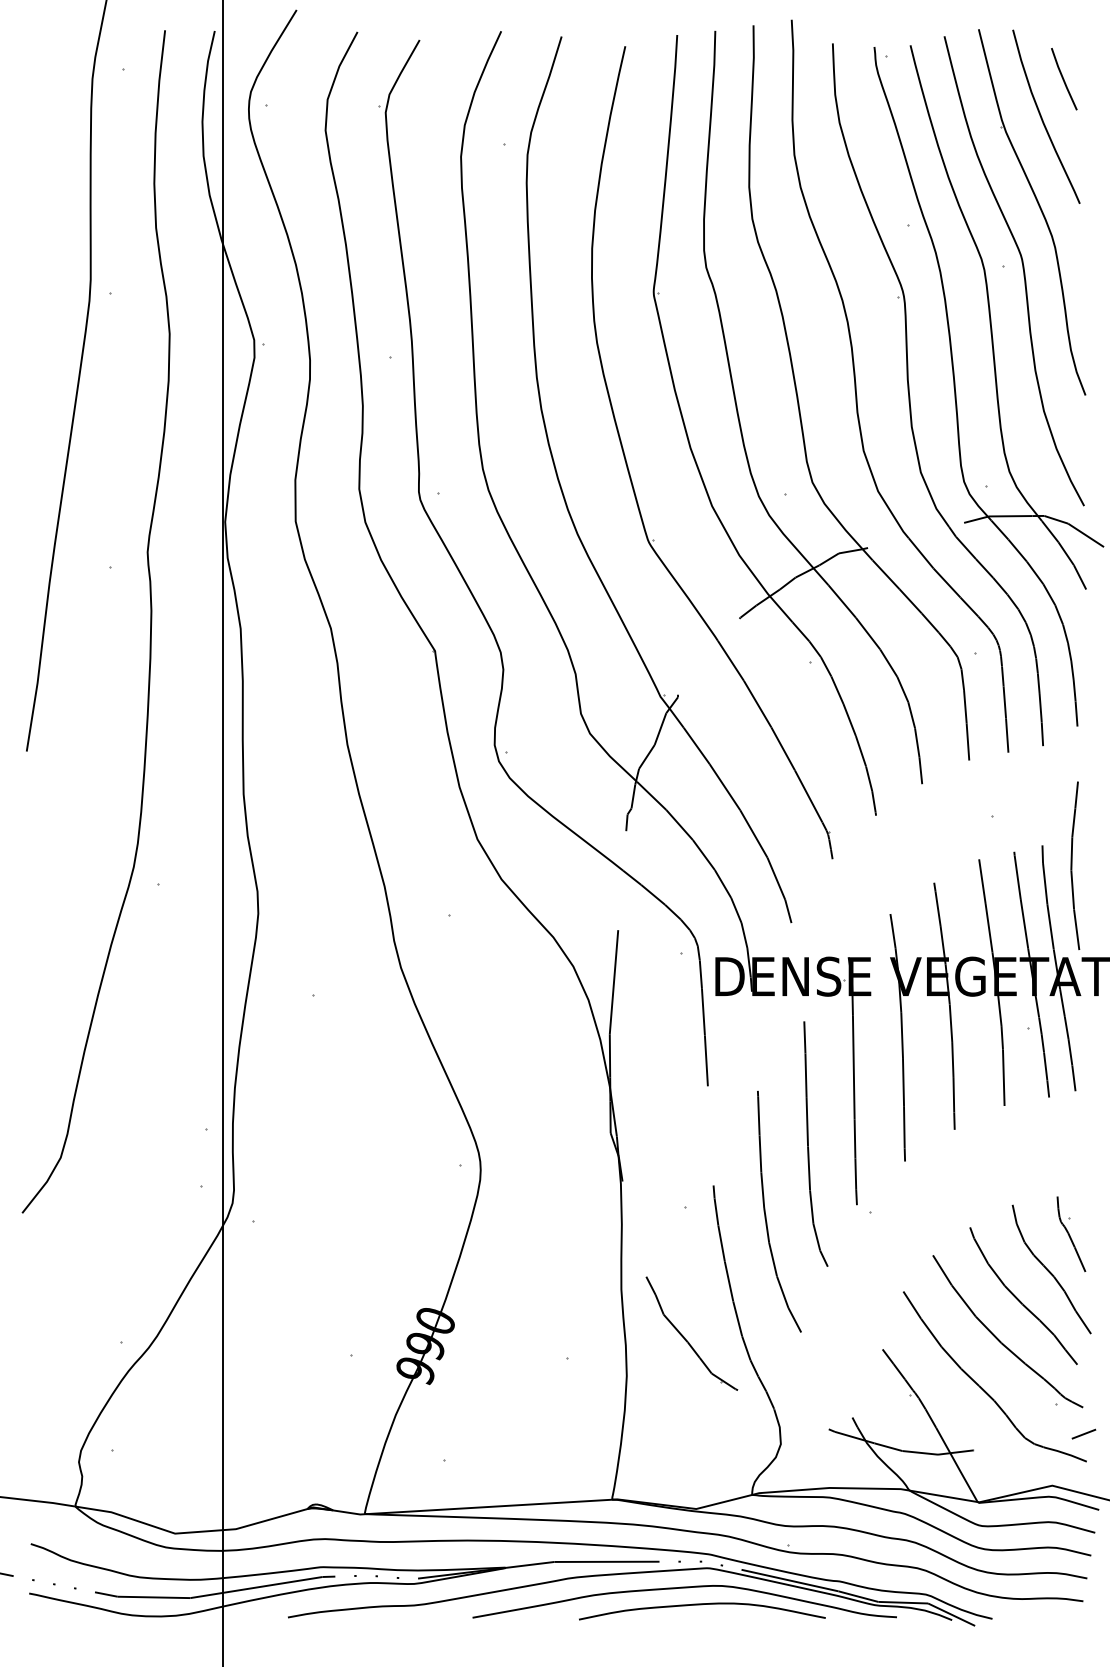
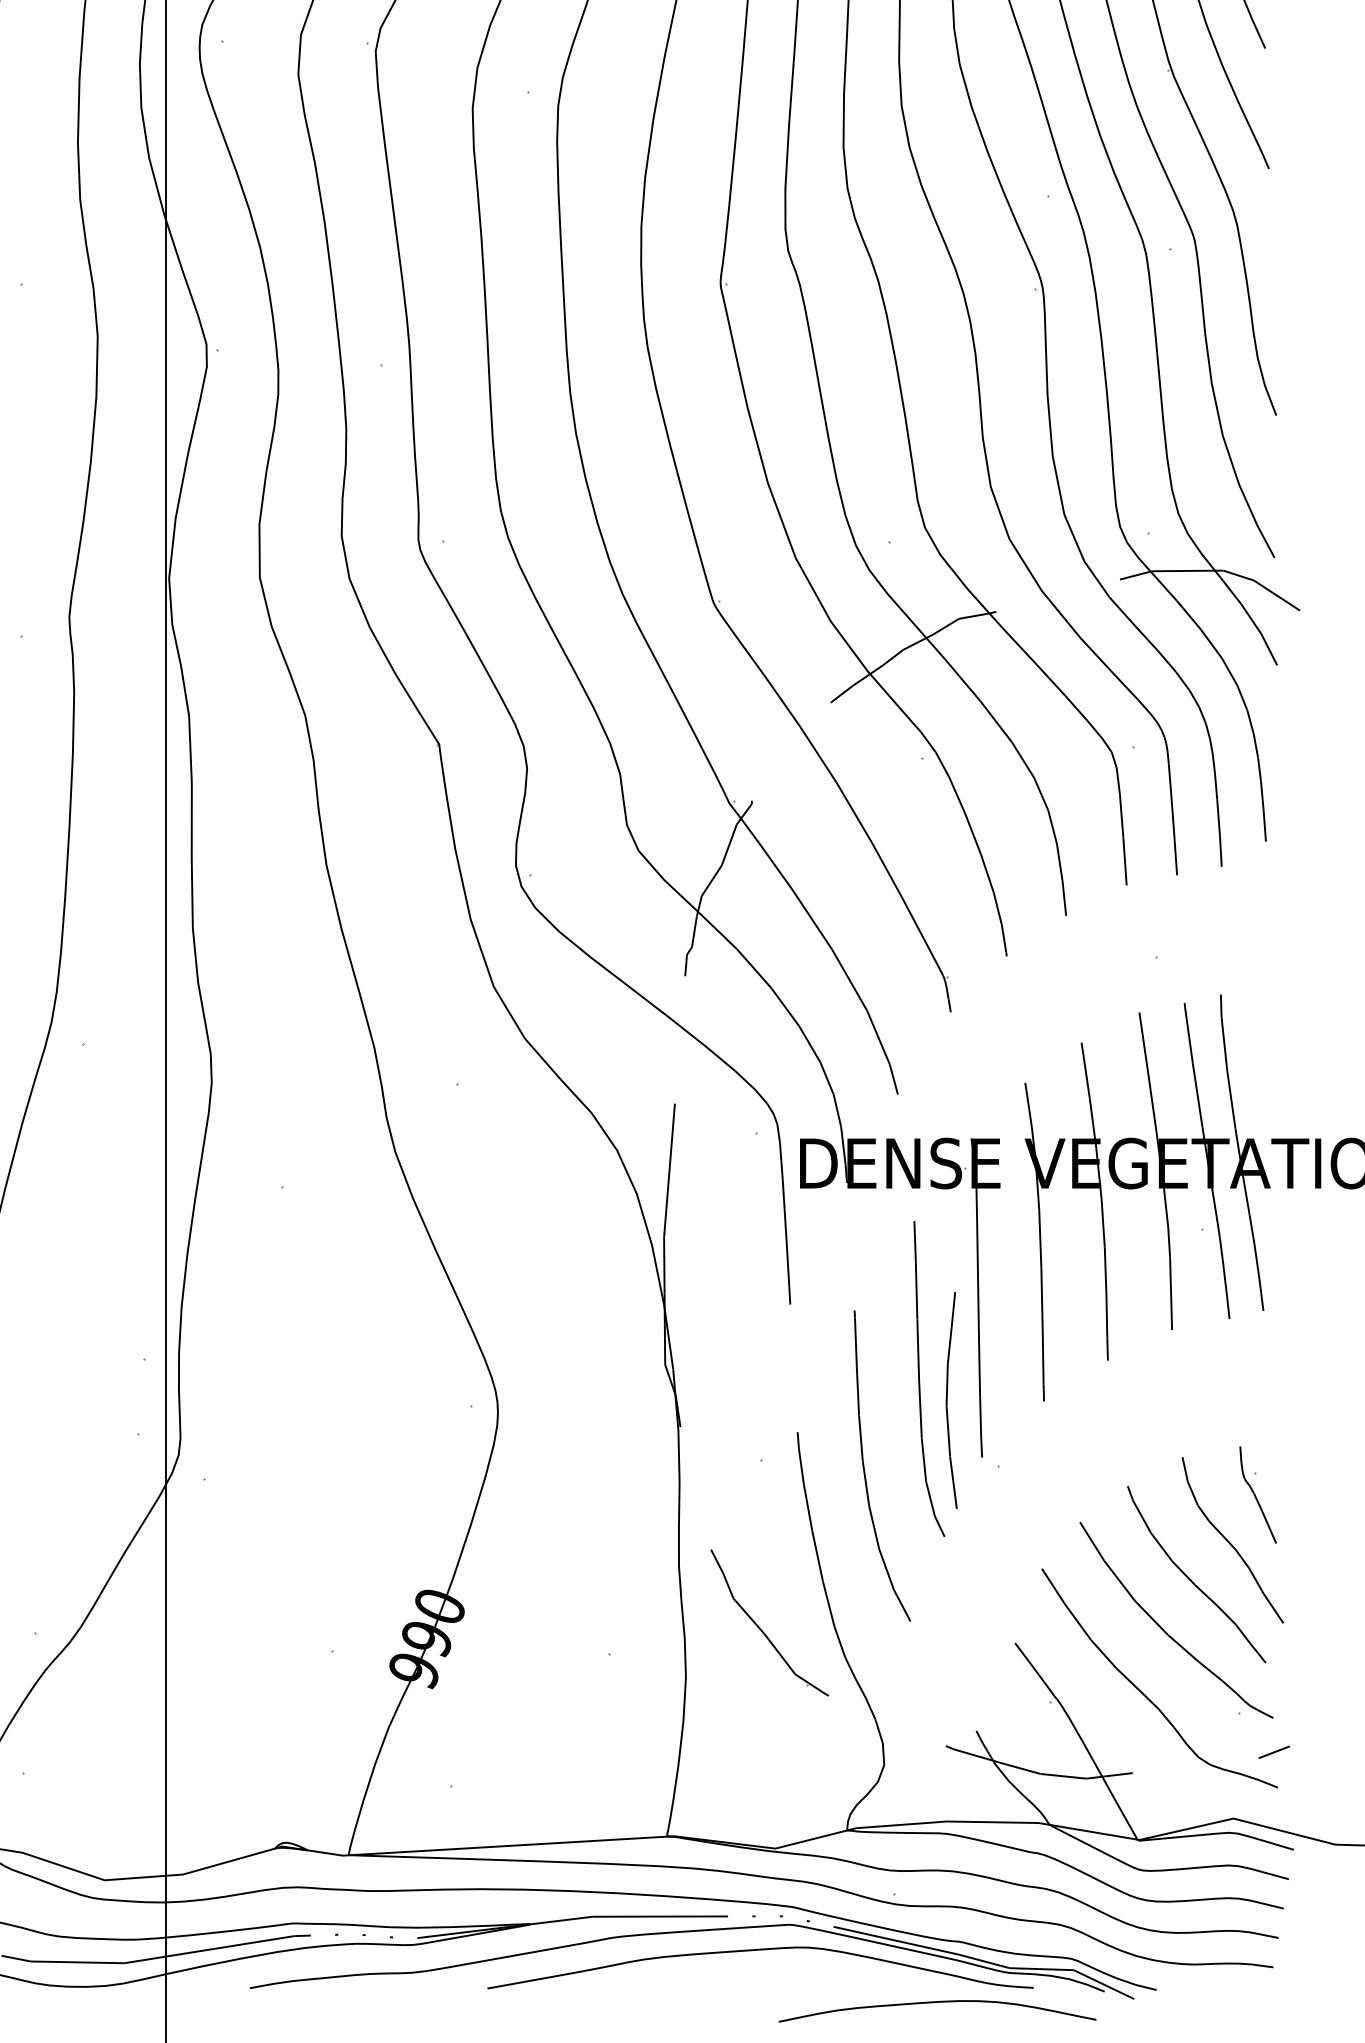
curve: (1072, 865) -> (948, 1400), moved
curve: (702, 1605) -> (937, 2003), moved

